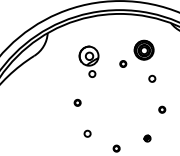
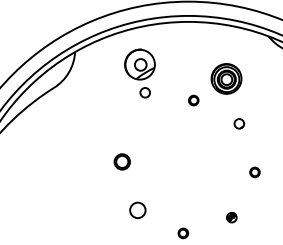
part: (88, 61) -> (139, 73), moved
part: (77, 102) -> (121, 160), size x1.6
circle: (87, 133) -> (137, 209), size x1.6

